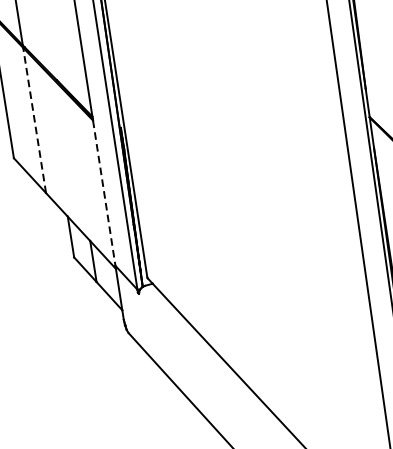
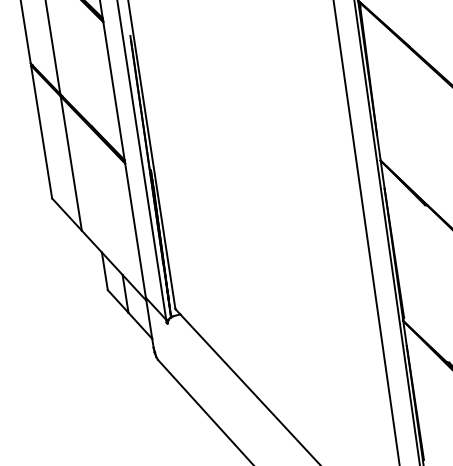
line: (34, 120) -> (71, 163), dashed -> solid
line: (104, 192) -> (135, 230), dashed -> solid

